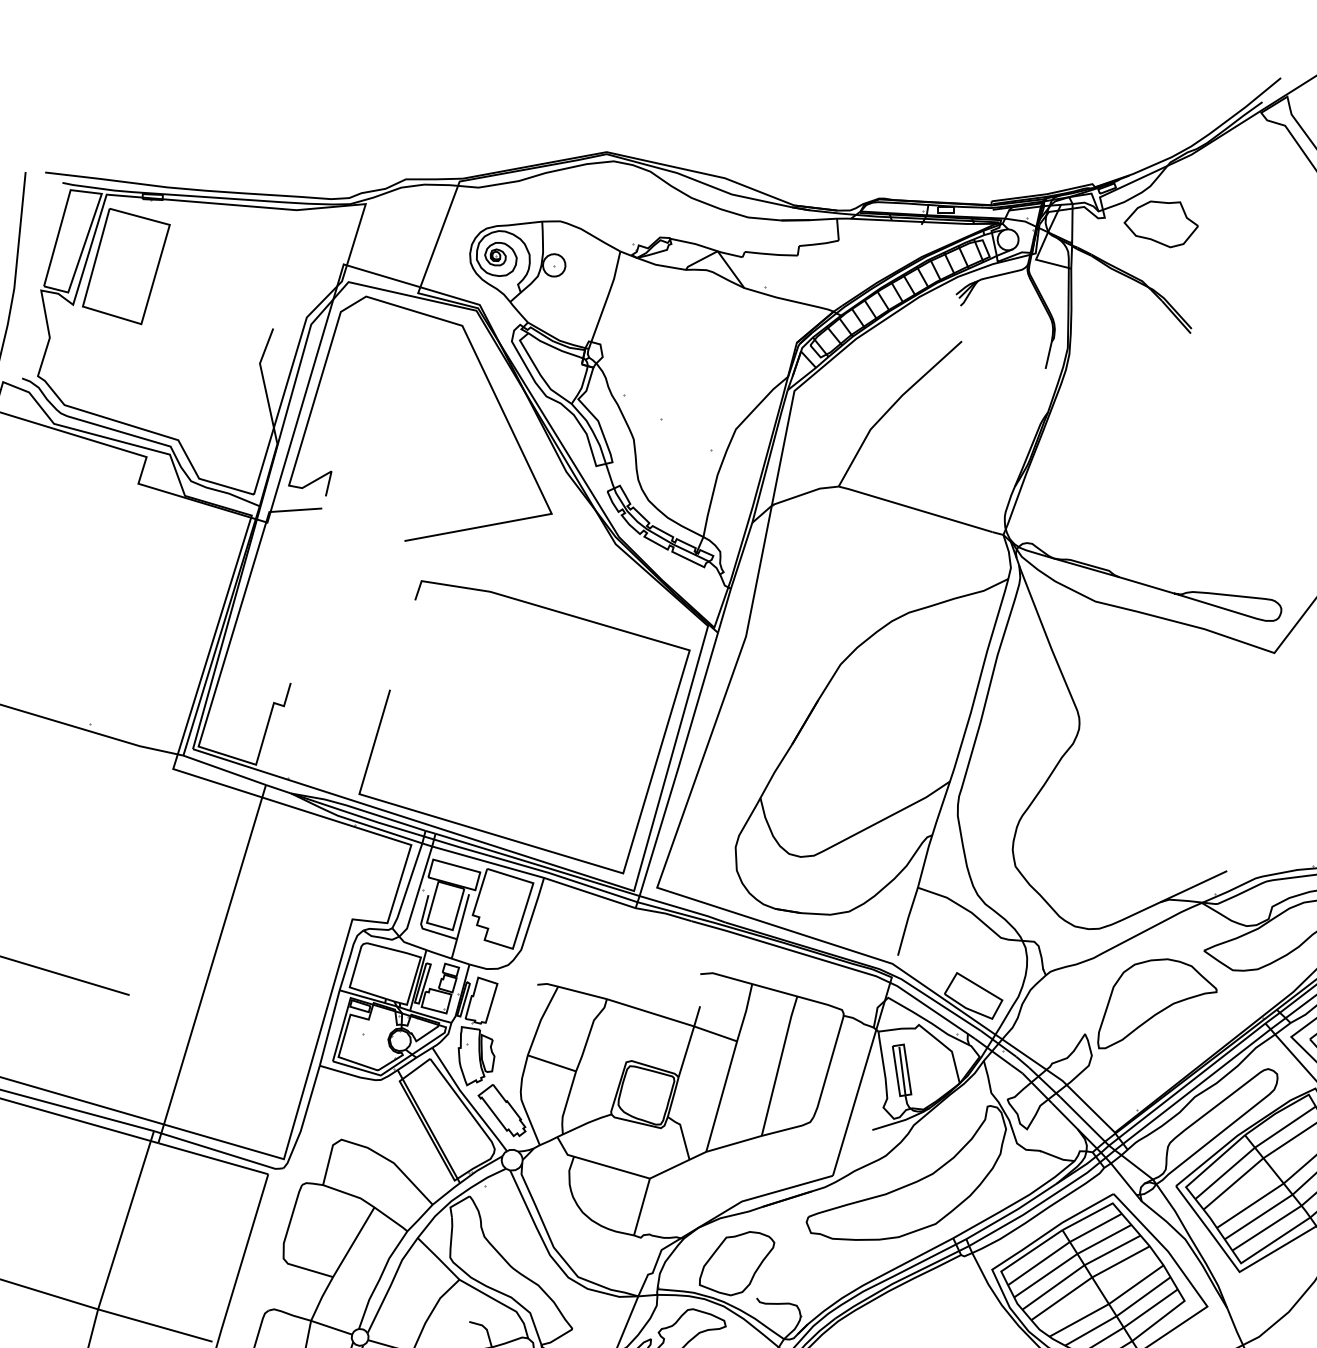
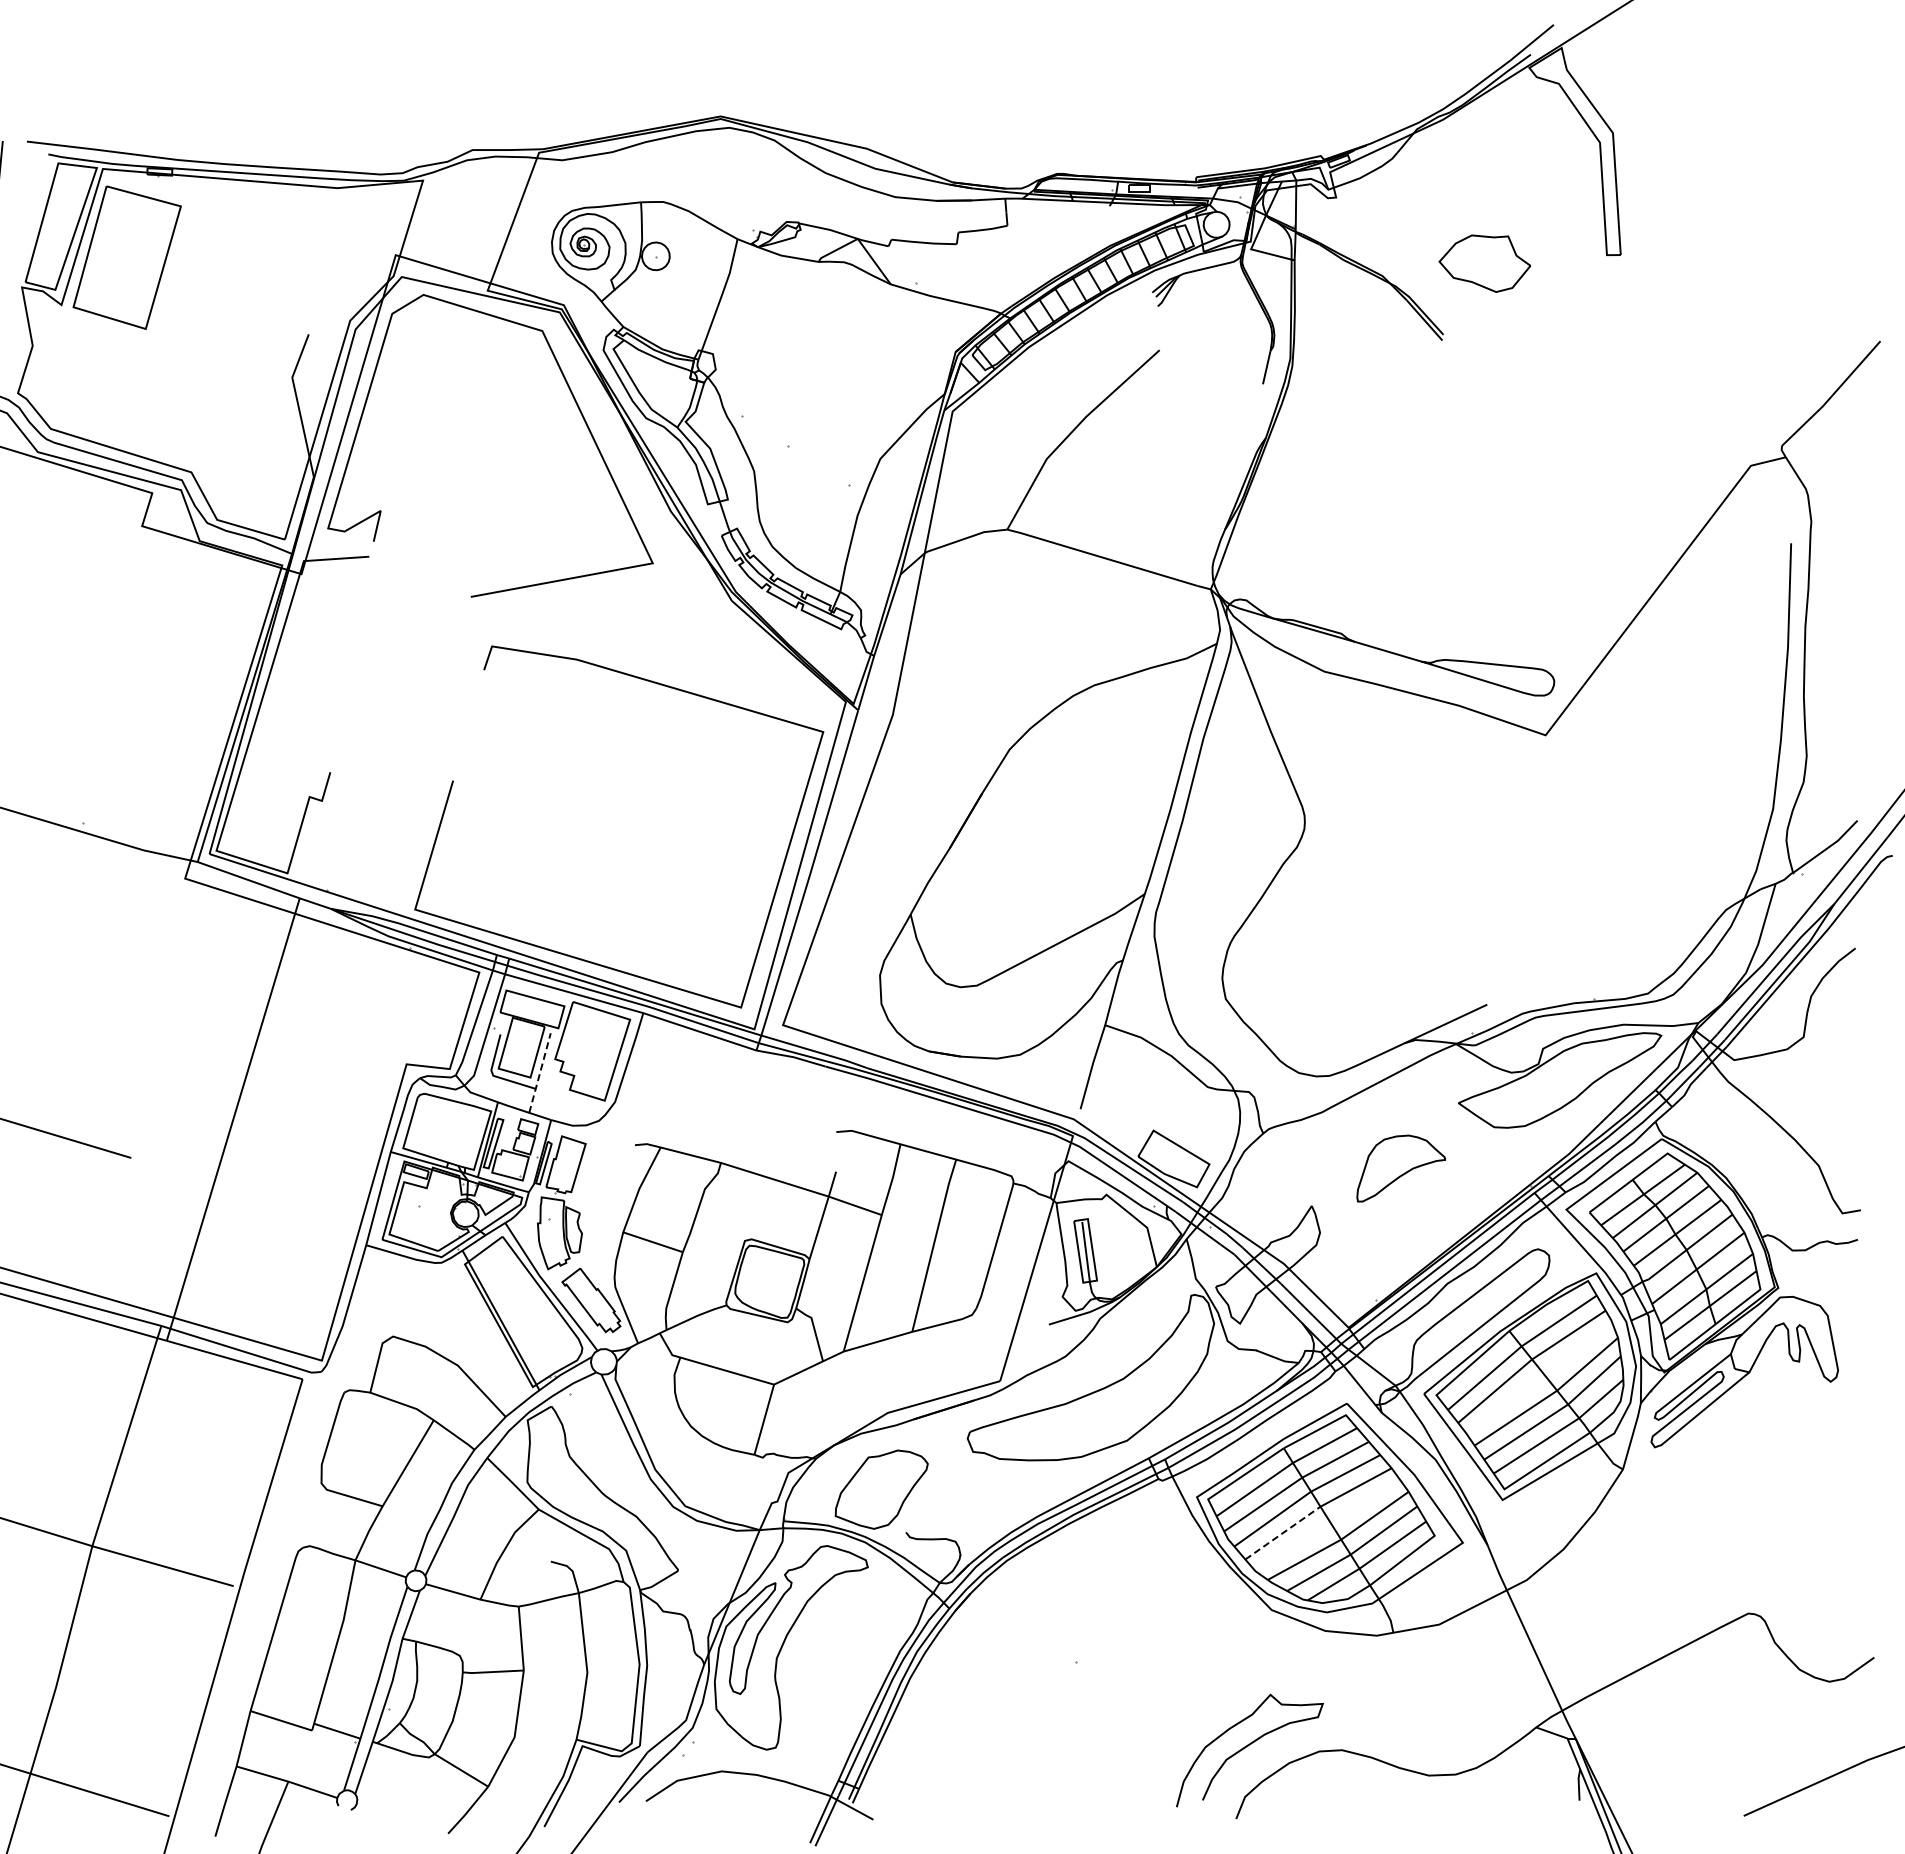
part: (1160, 224) -> (1484, 263), moved
line: (460, 926) -> (539, 1073), solid -> dashed
part: (1157, 1003) -> (1401, 1168), size x0.6
line: (1061, 1299) -> (1282, 1533), solid -> dashed

